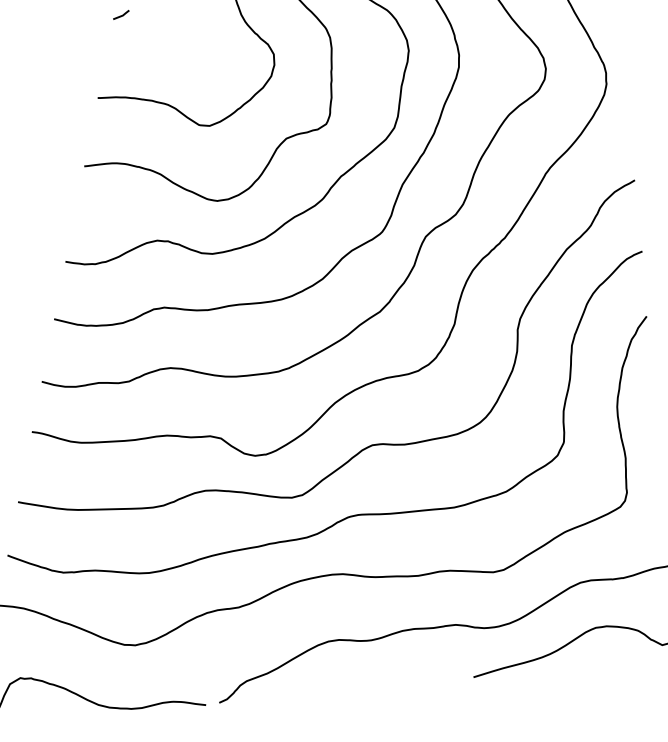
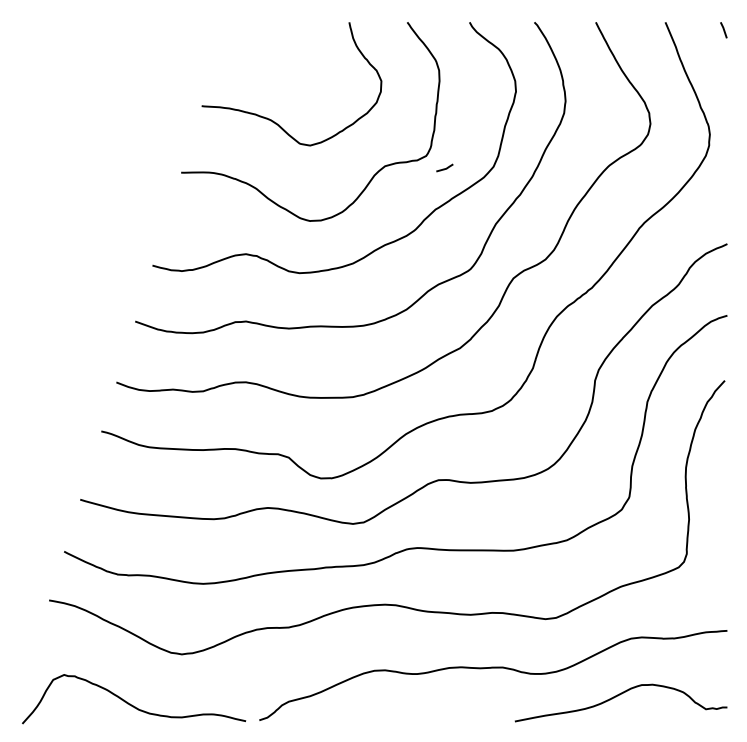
line: (121, 15) -> (444, 168), moved

